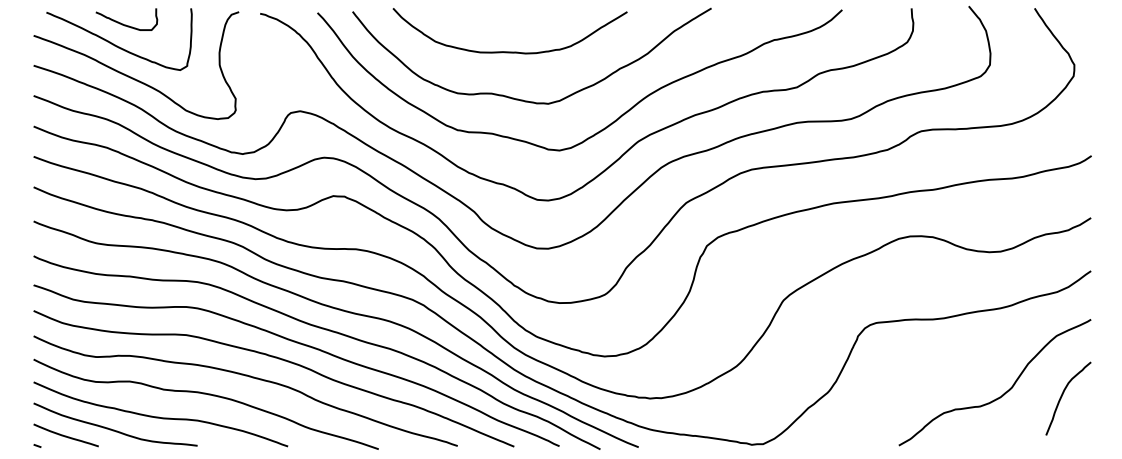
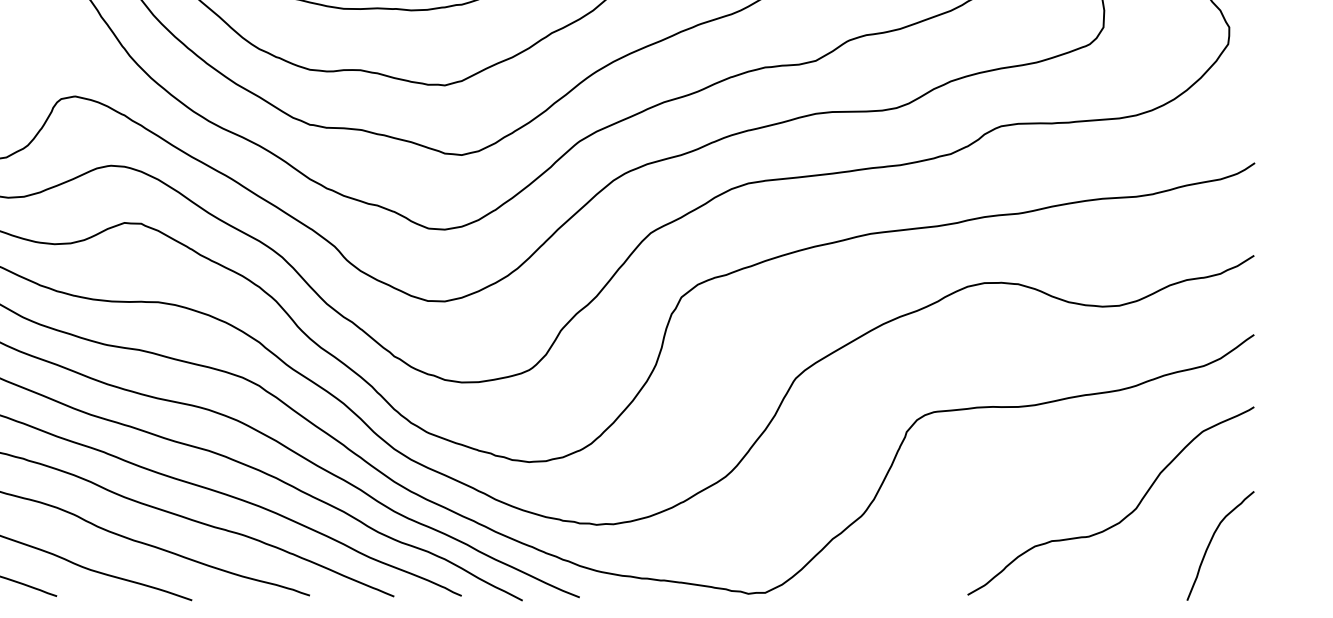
curve: (1062, 396) -> (1211, 542), moved

